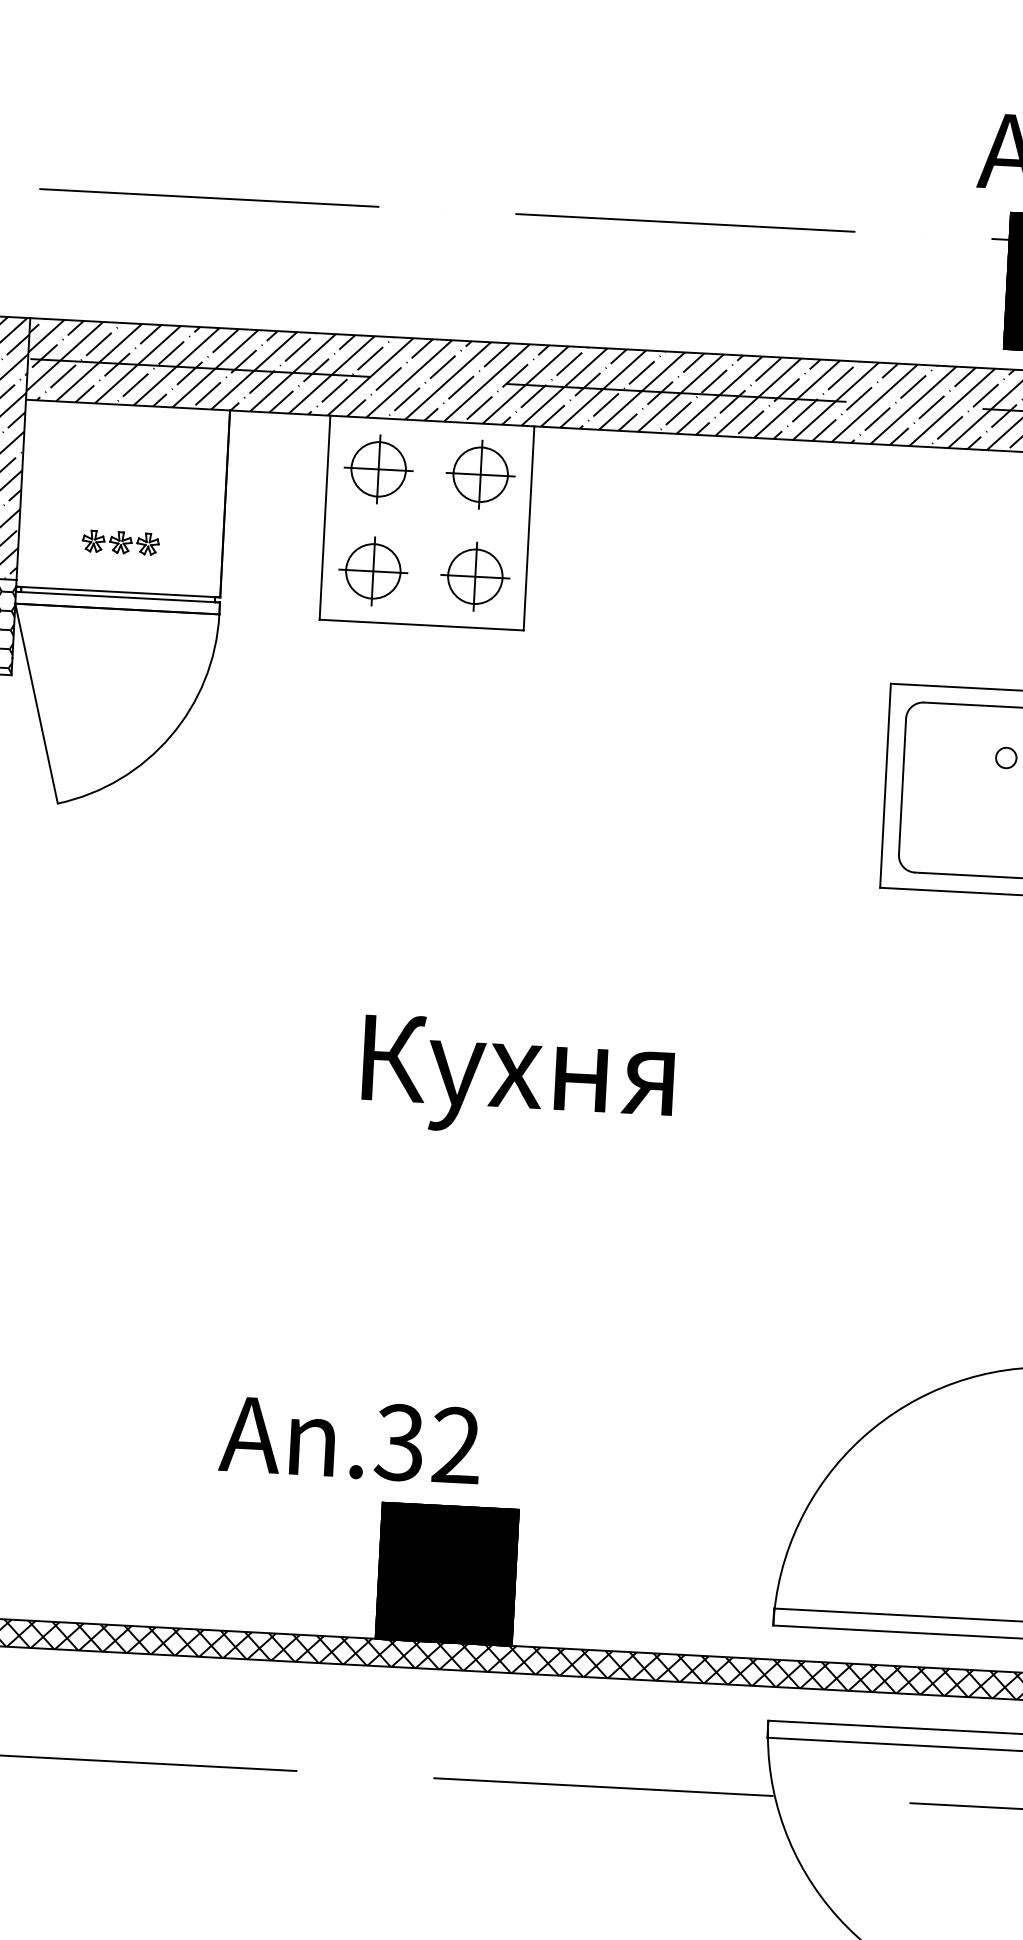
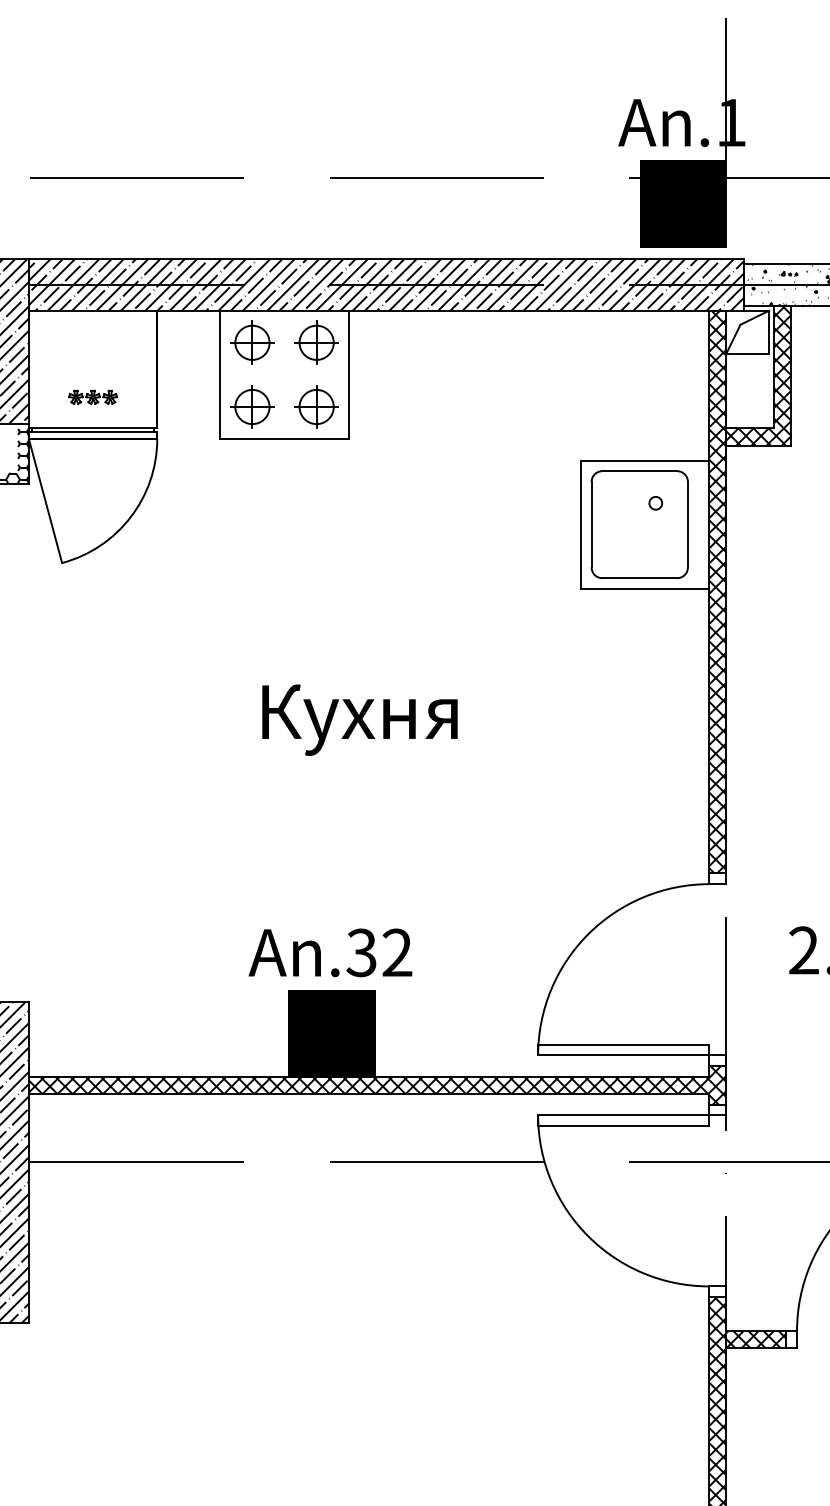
text: (350, 1439) -> (330, 952), moved

